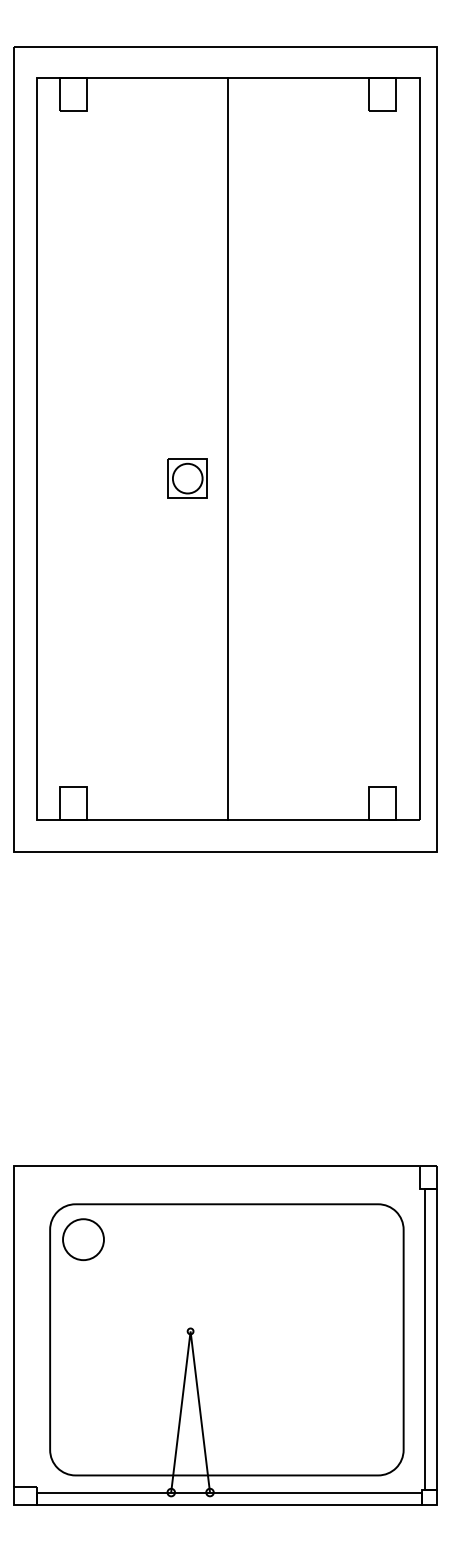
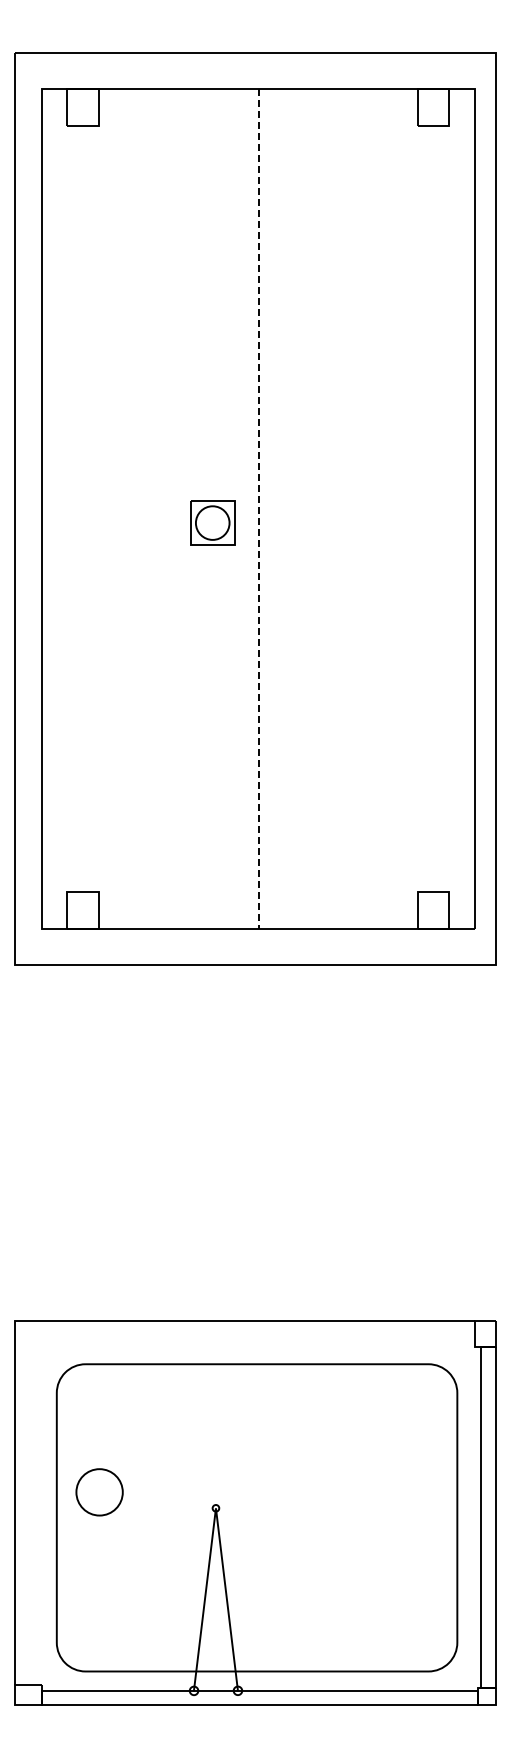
line: (228, 449) -> (258, 509), solid -> dashed
part: (187, 478) -> (212, 522), moved
circle: (83, 1239) -> (99, 1492), moved

